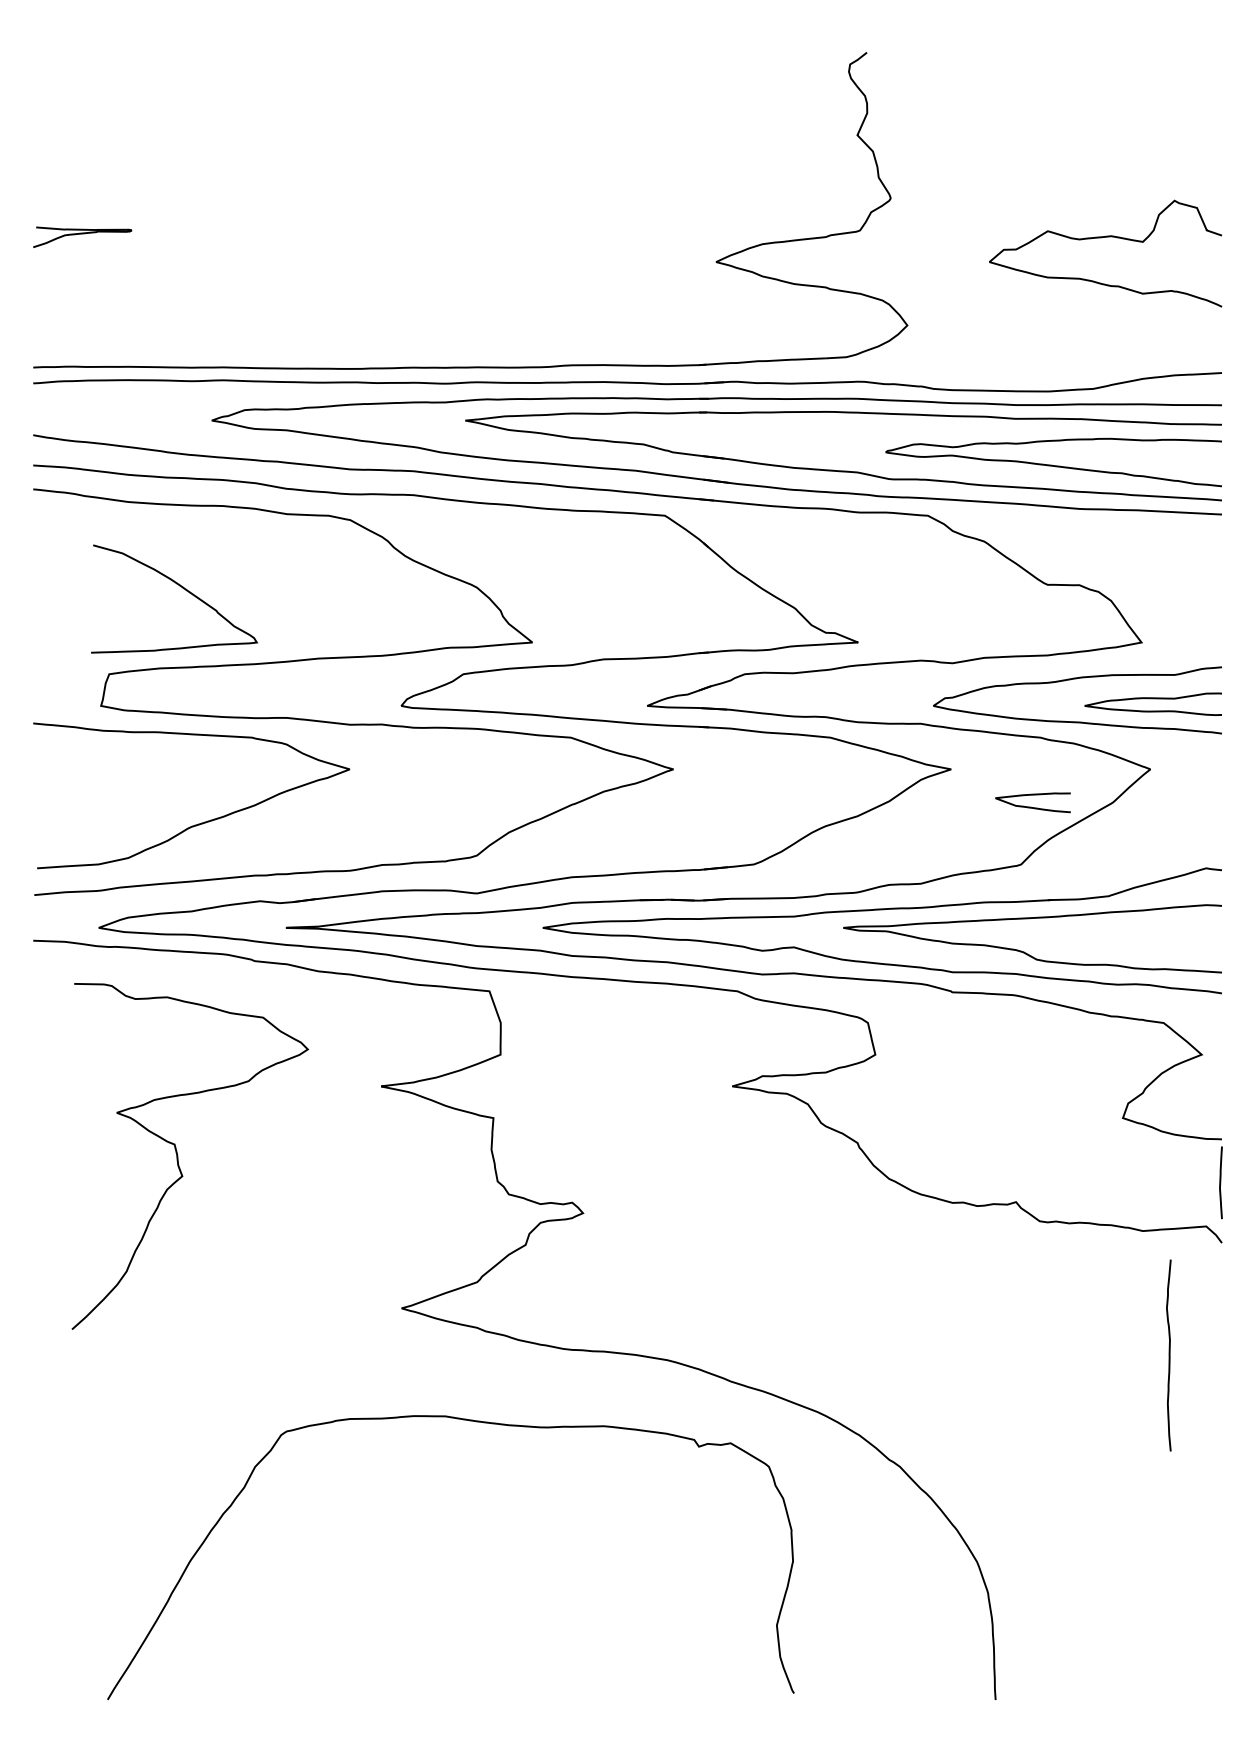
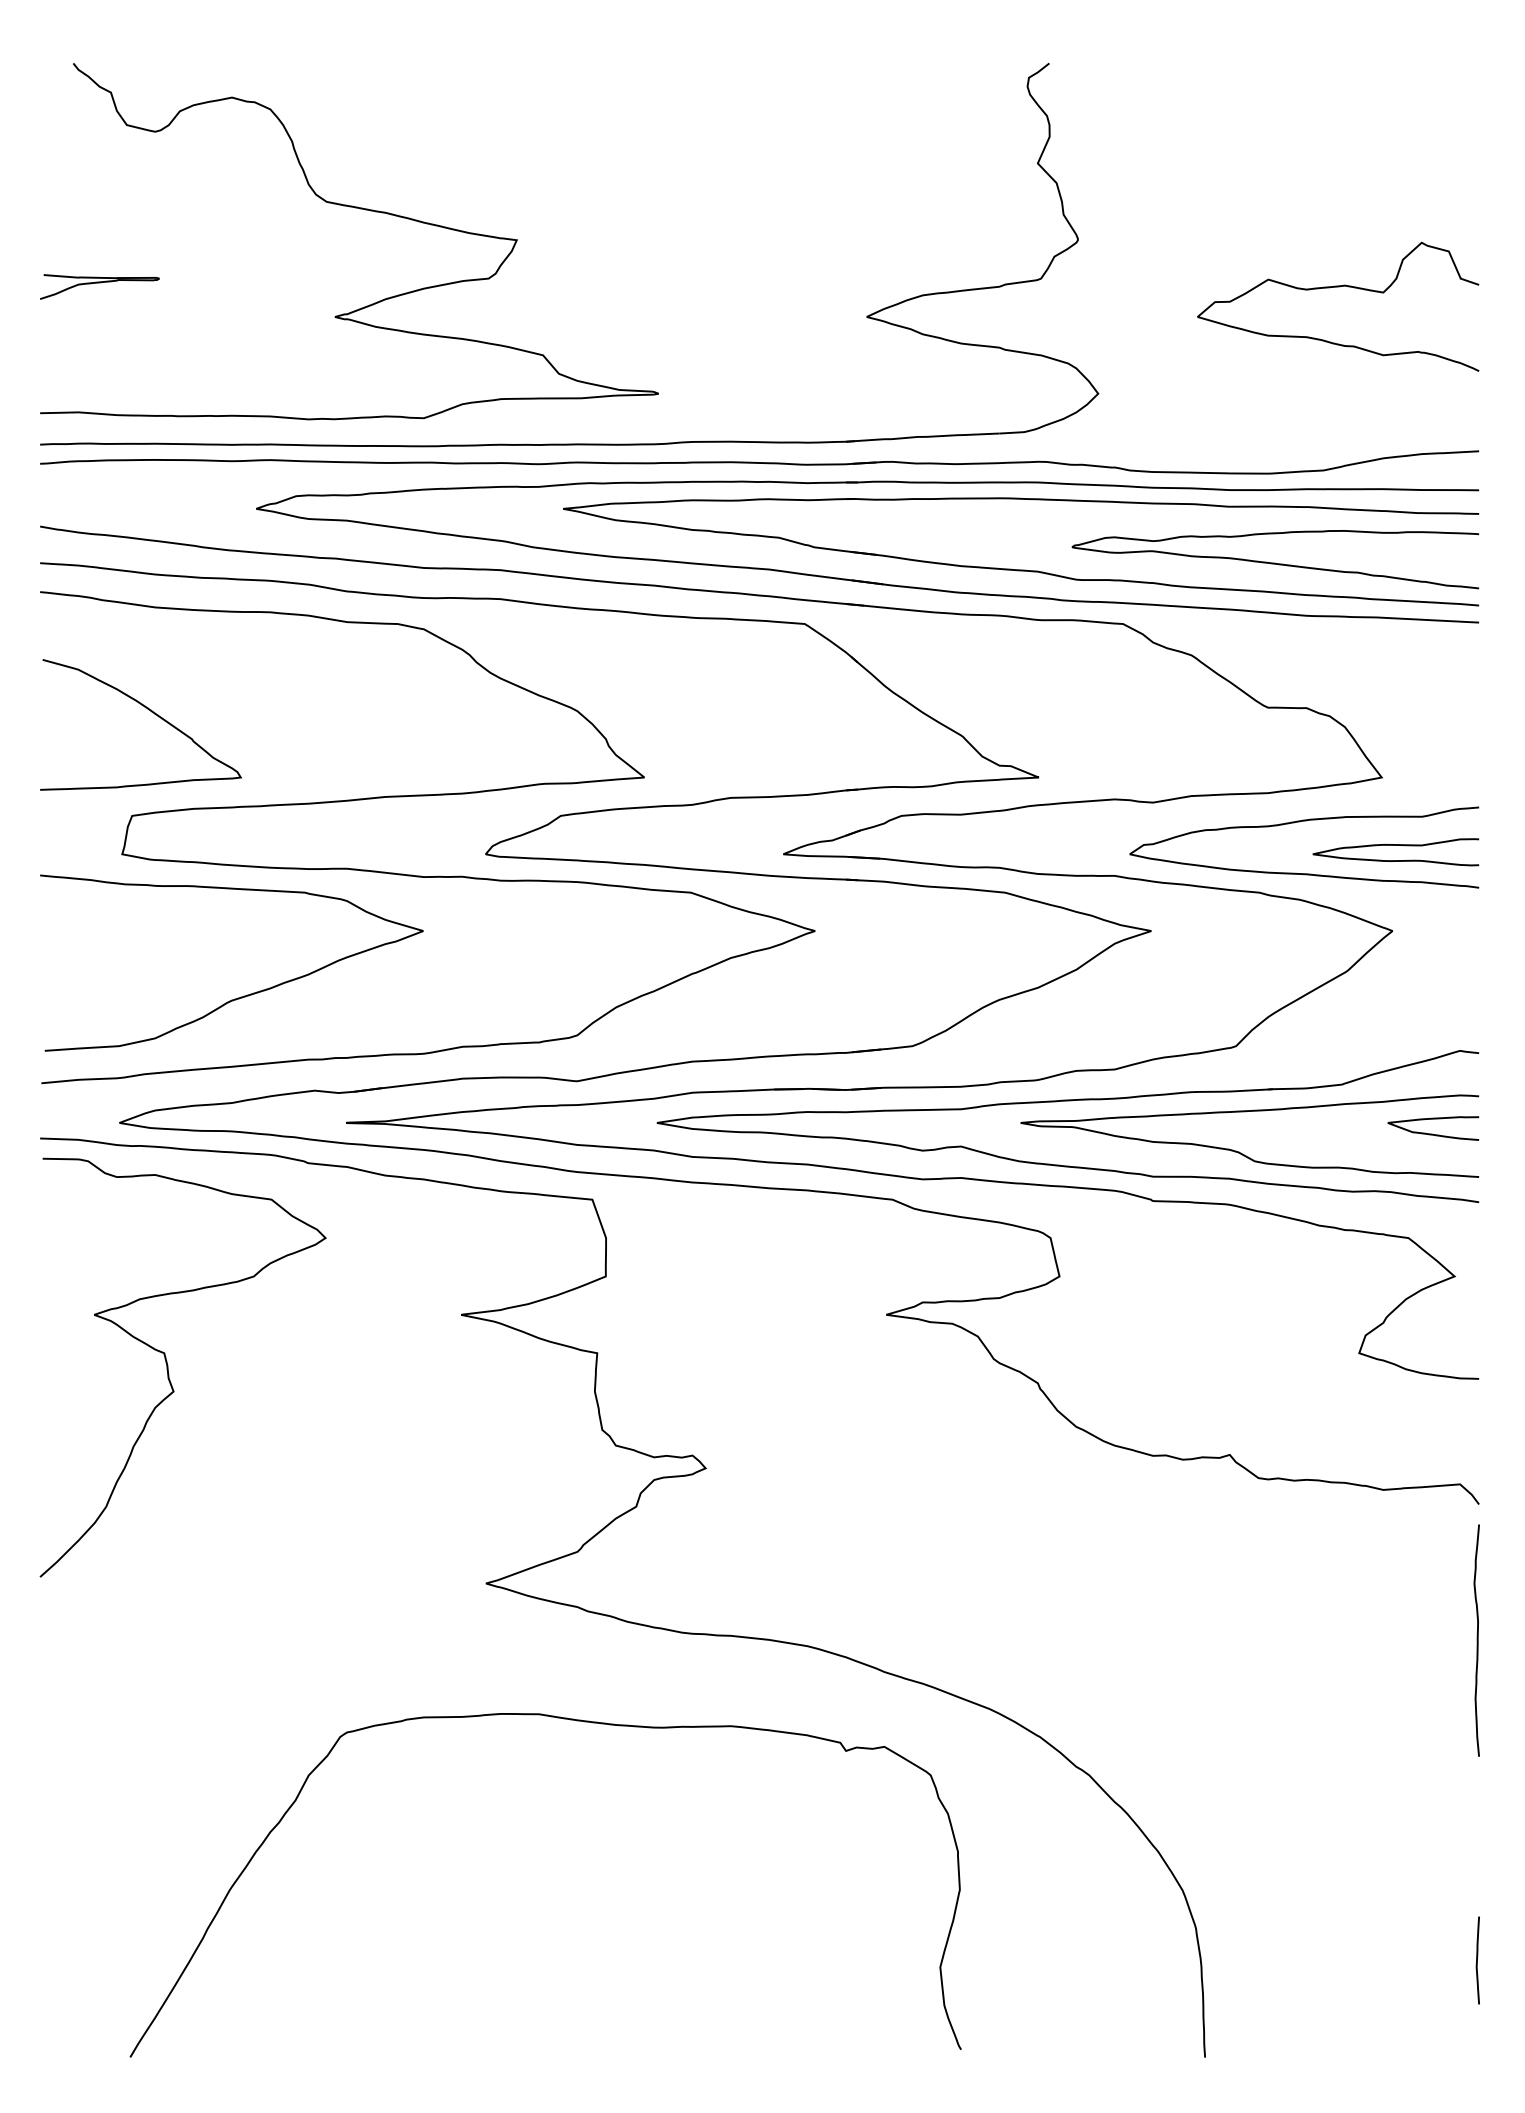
part: (293, 172) -> (355, 208), added
curve: (180, 587) -> (148, 710), moved
curve: (1033, 806) -> (1433, 1133), moved
curve: (178, 1156) -> (168, 1367), moved
curve: (1220, 1182) -> (1477, 1960), moved
curve: (1168, 1355) -> (1476, 1640), moved

